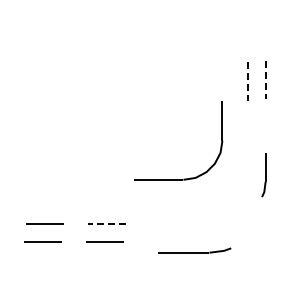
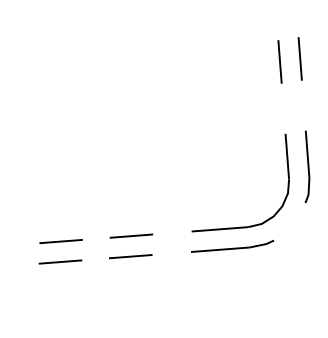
line: (266, 80) -> (300, 59), dashed -> solid
line: (248, 81) -> (280, 62), dashed -> solid
part: (263, 174) -> (305, 166), size x1.43
part: (184, 178) -> (249, 225), moved
line: (106, 223) -> (131, 235), dashed -> solid
part: (194, 250) -> (232, 246), moved

